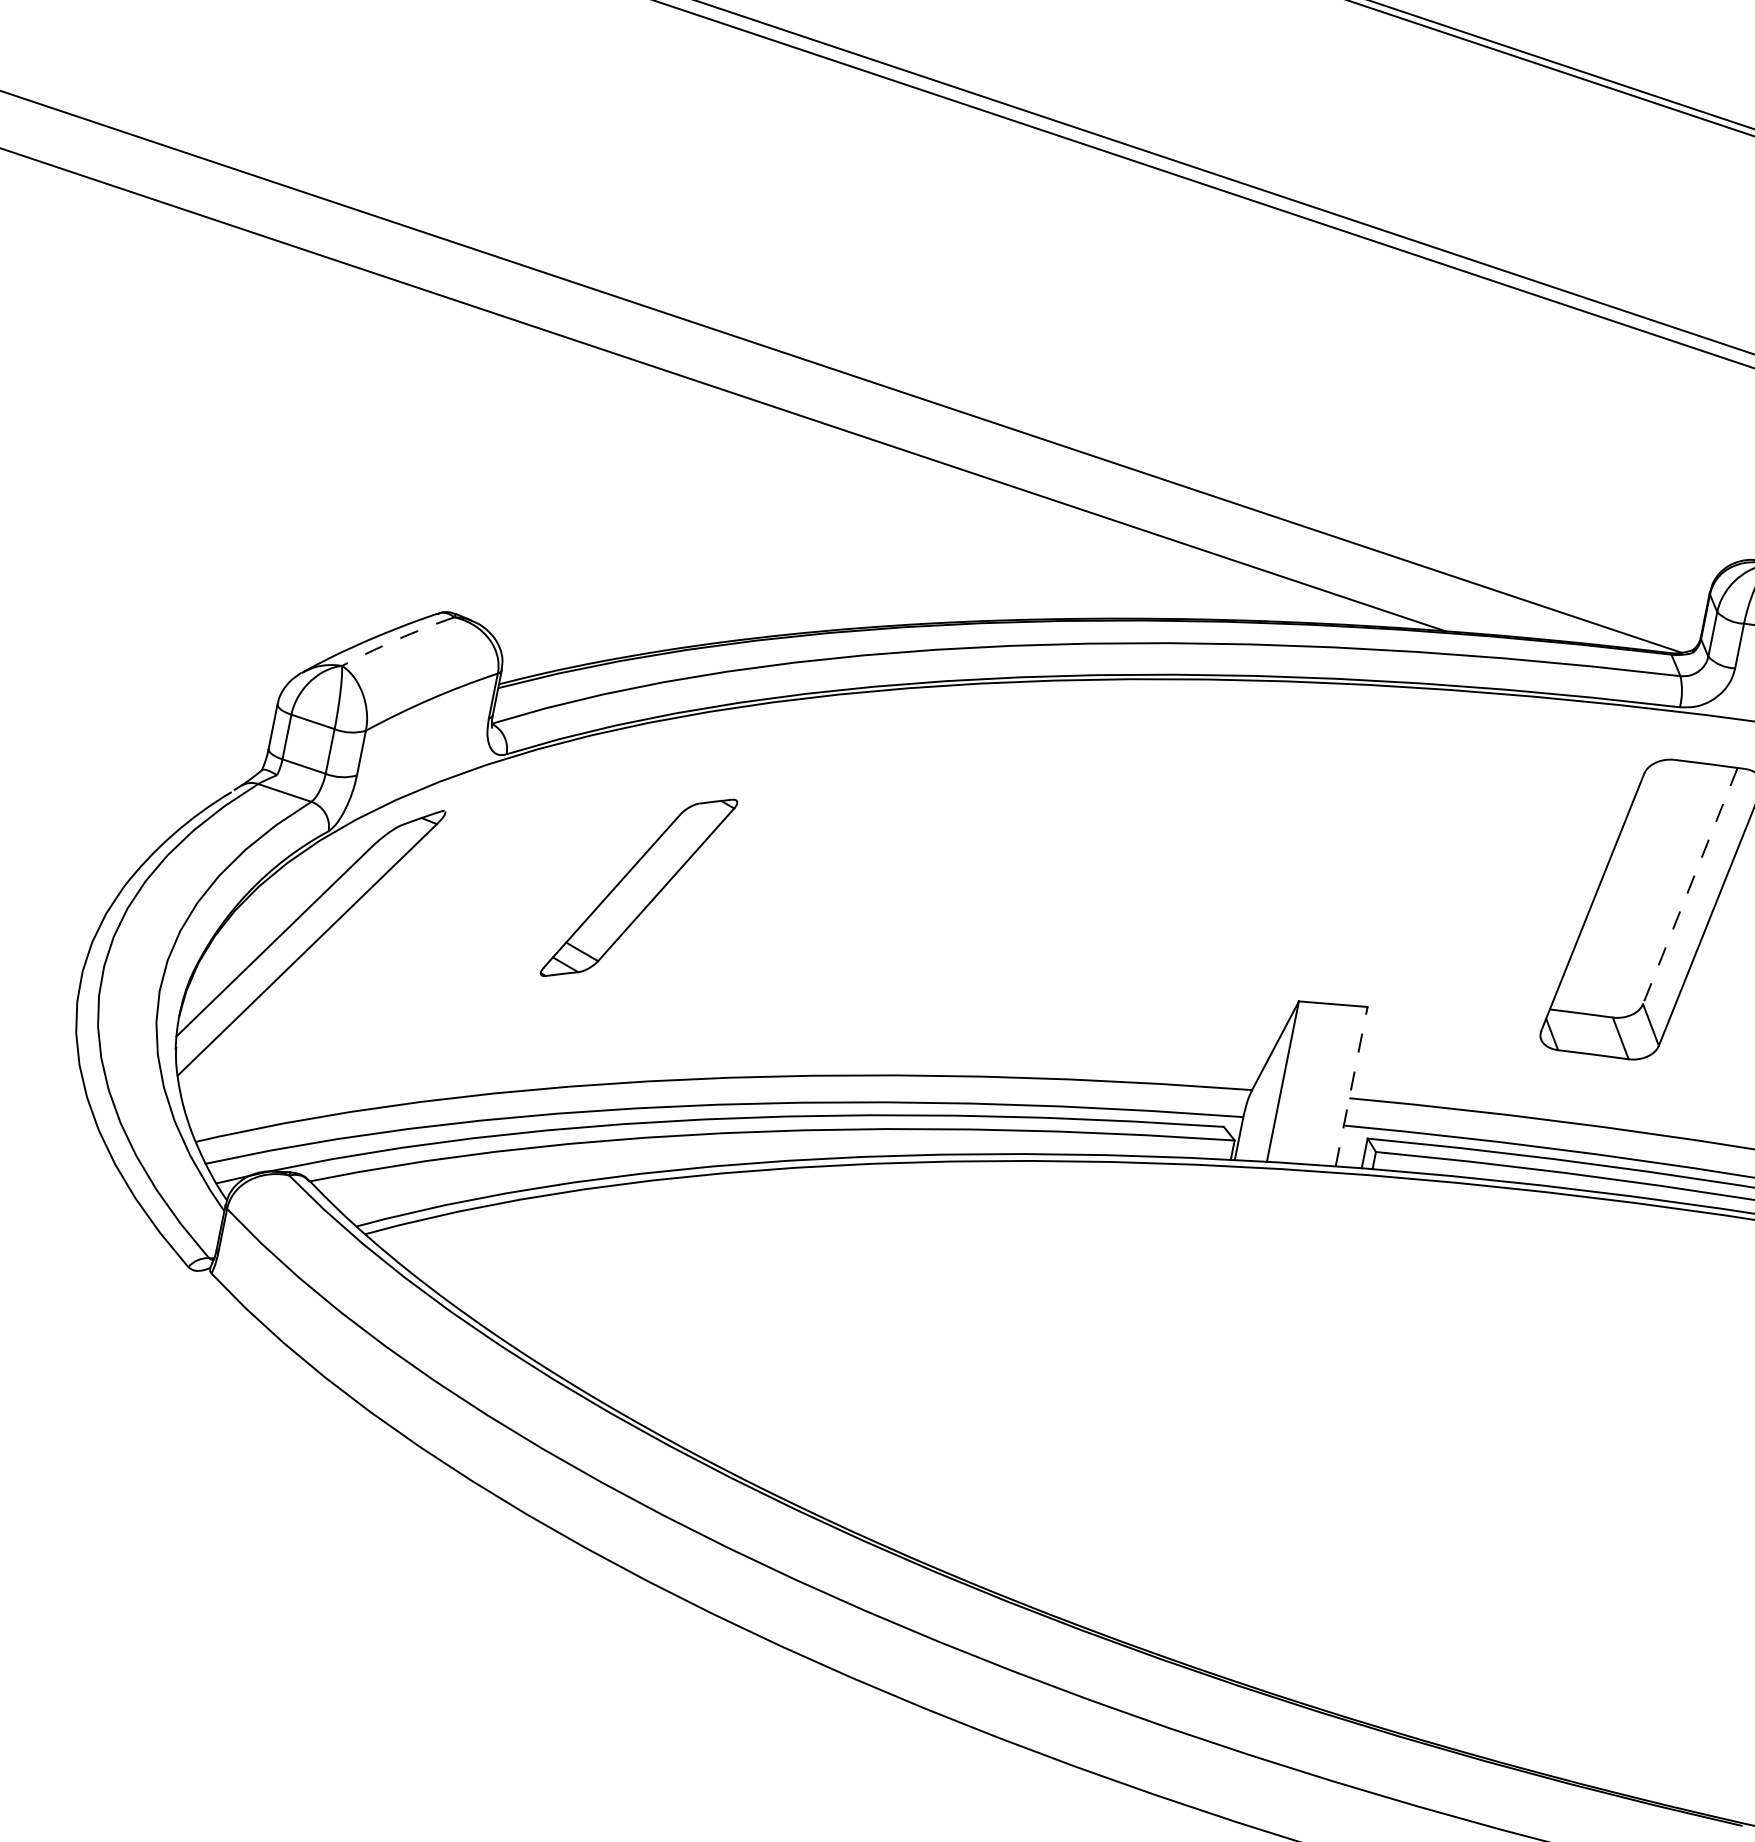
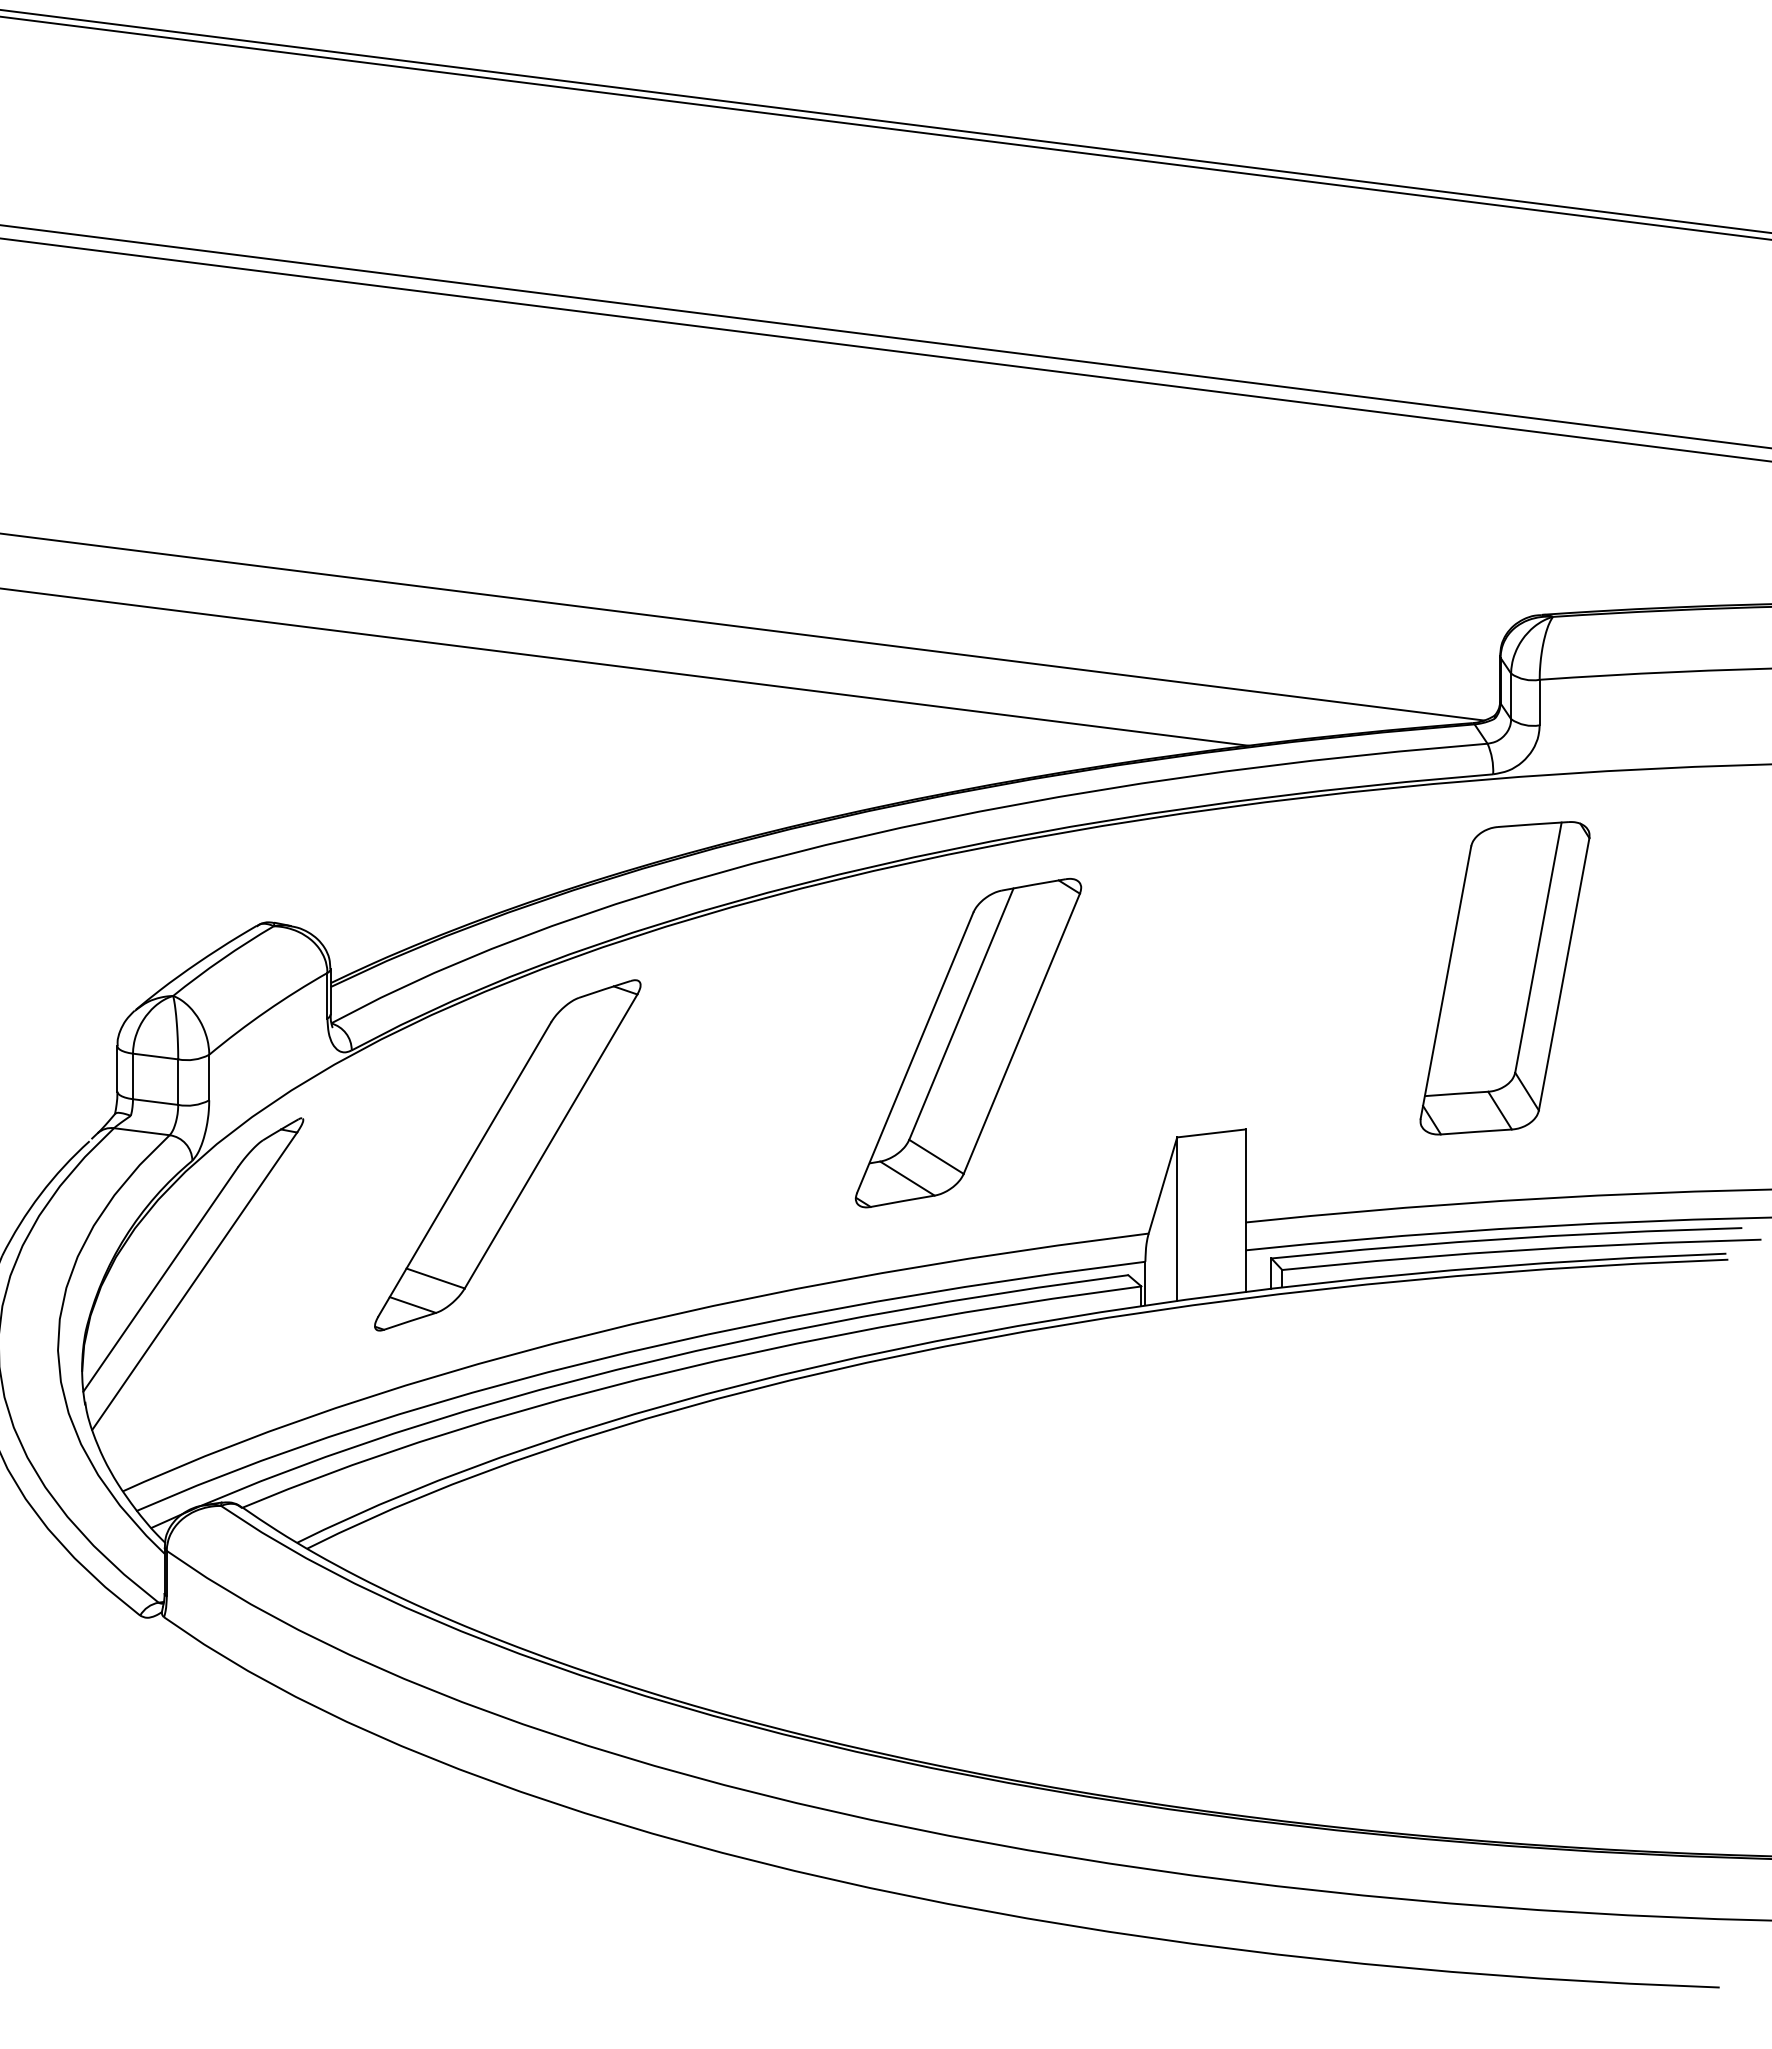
arc: (397, 639) -> (222, 959), dashed -> solid
part: (1112, 868) -> (968, 1043), added
line: (1690, 886) -> (1538, 948), dashed -> solid
part: (638, 887) -> (507, 1155), size x1.67
line: (1351, 1086) -> (1245, 1210), dashed -> solid

